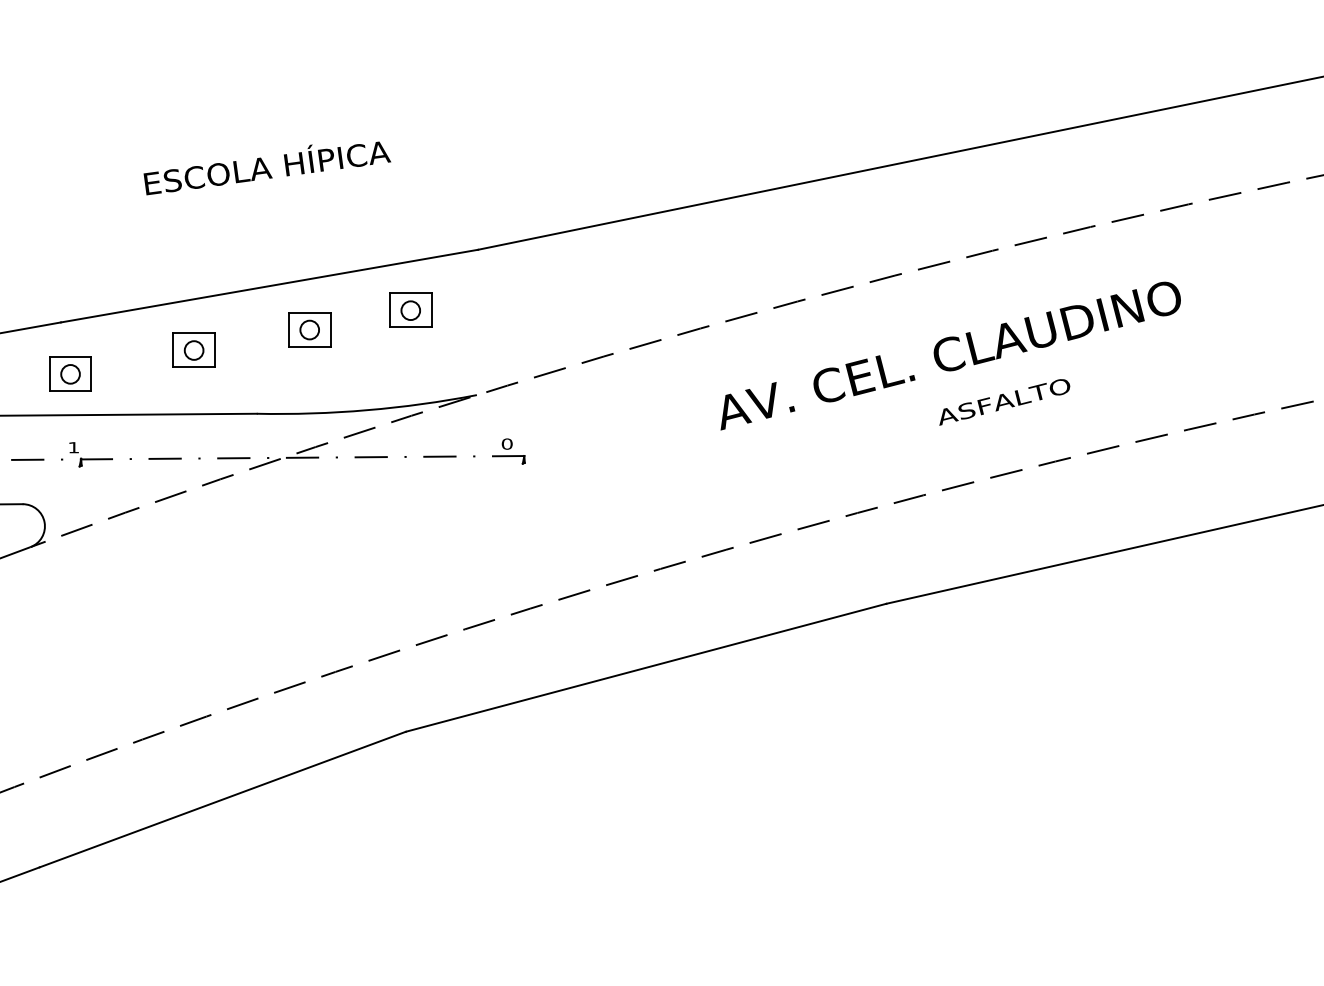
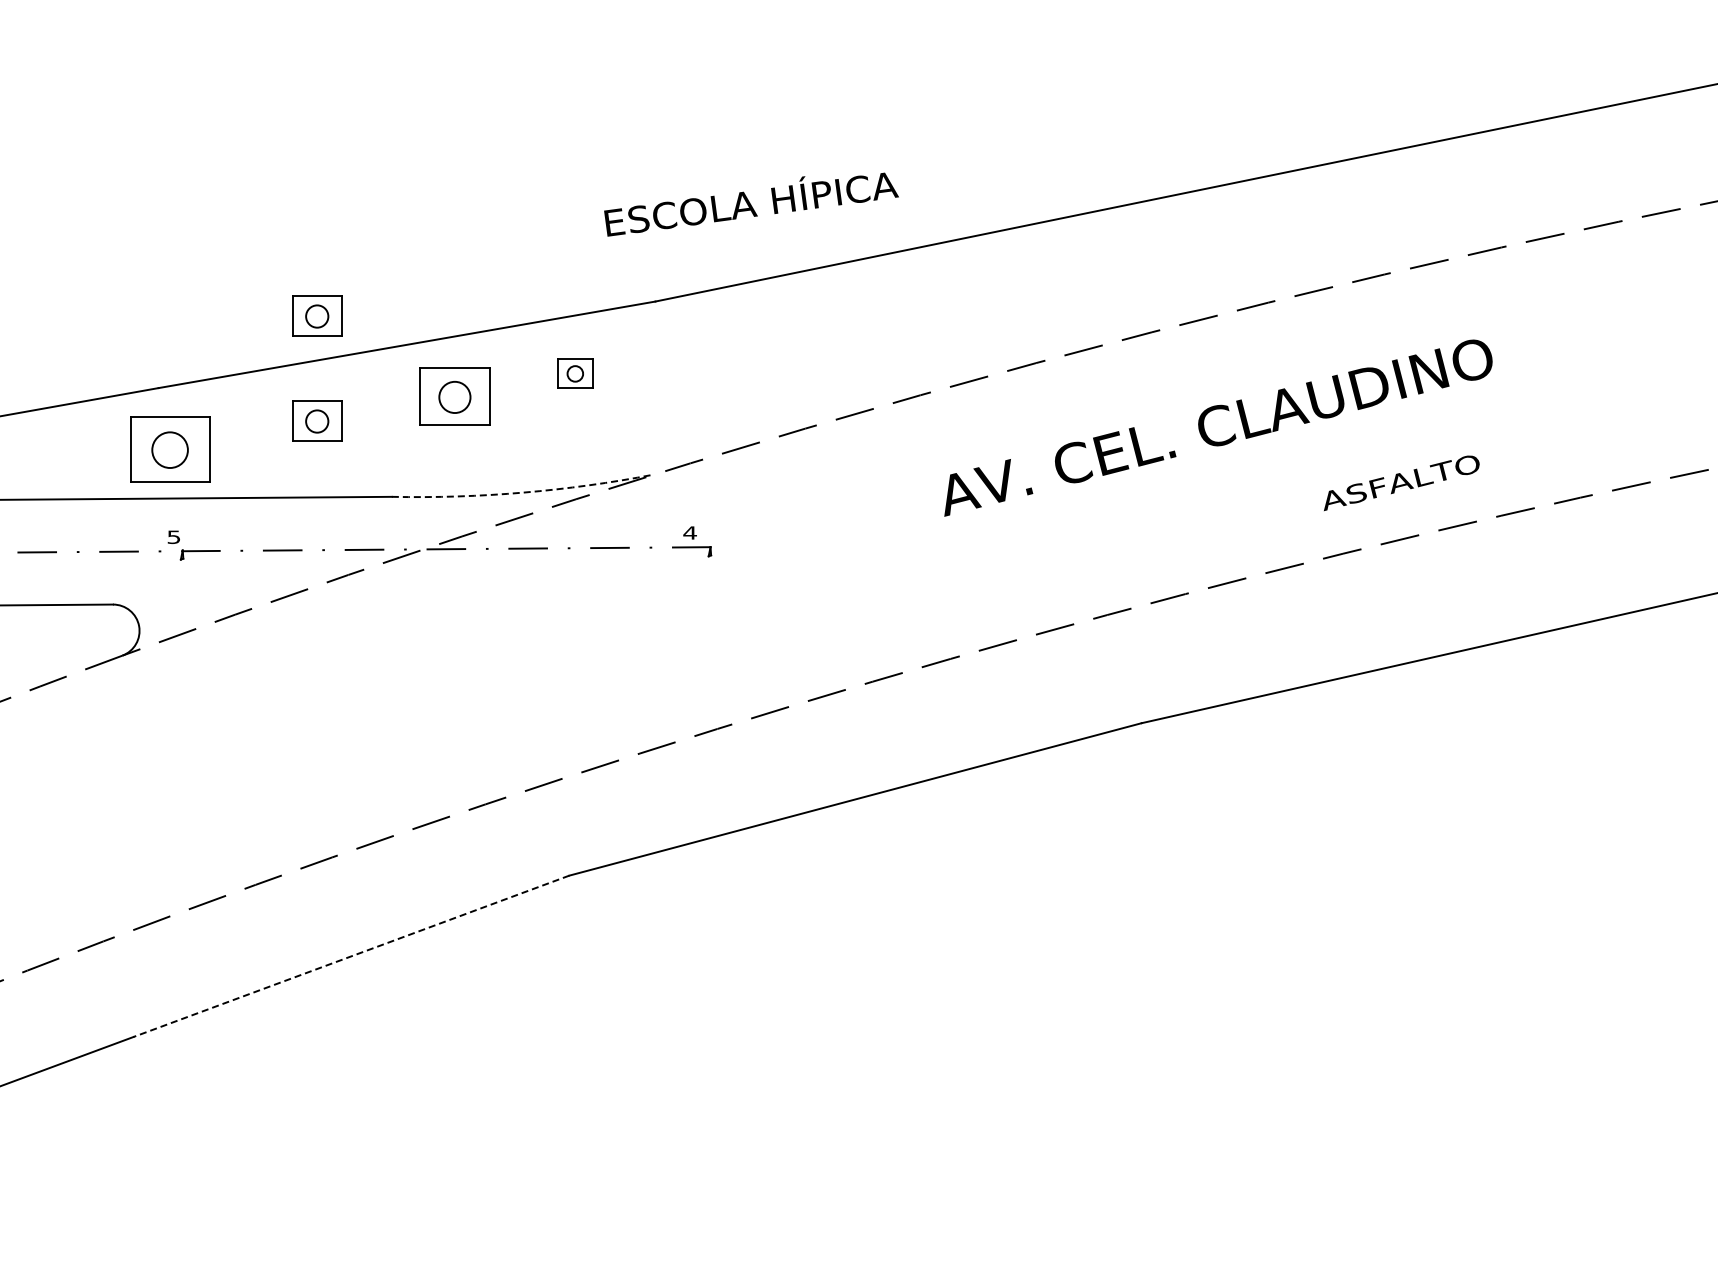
text: (267, 168) -> (751, 204), moved
part: (194, 261) -> (317, 315), added
part: (410, 310) -> (575, 373), size x0.7
part: (309, 329) -> (454, 396), size x1.4
part: (70, 374) -> (169, 449), size x1.6
text: (1004, 402) -> (1401, 483), moved
arc: (367, 410) -> (523, 492), solid -> dashed
text: (506, 443) -> (689, 532), 0 -> 4
text: (73, 447) -> (173, 537), 1 -> 5
line: (222, 799) -> (350, 956), solid -> dashed

